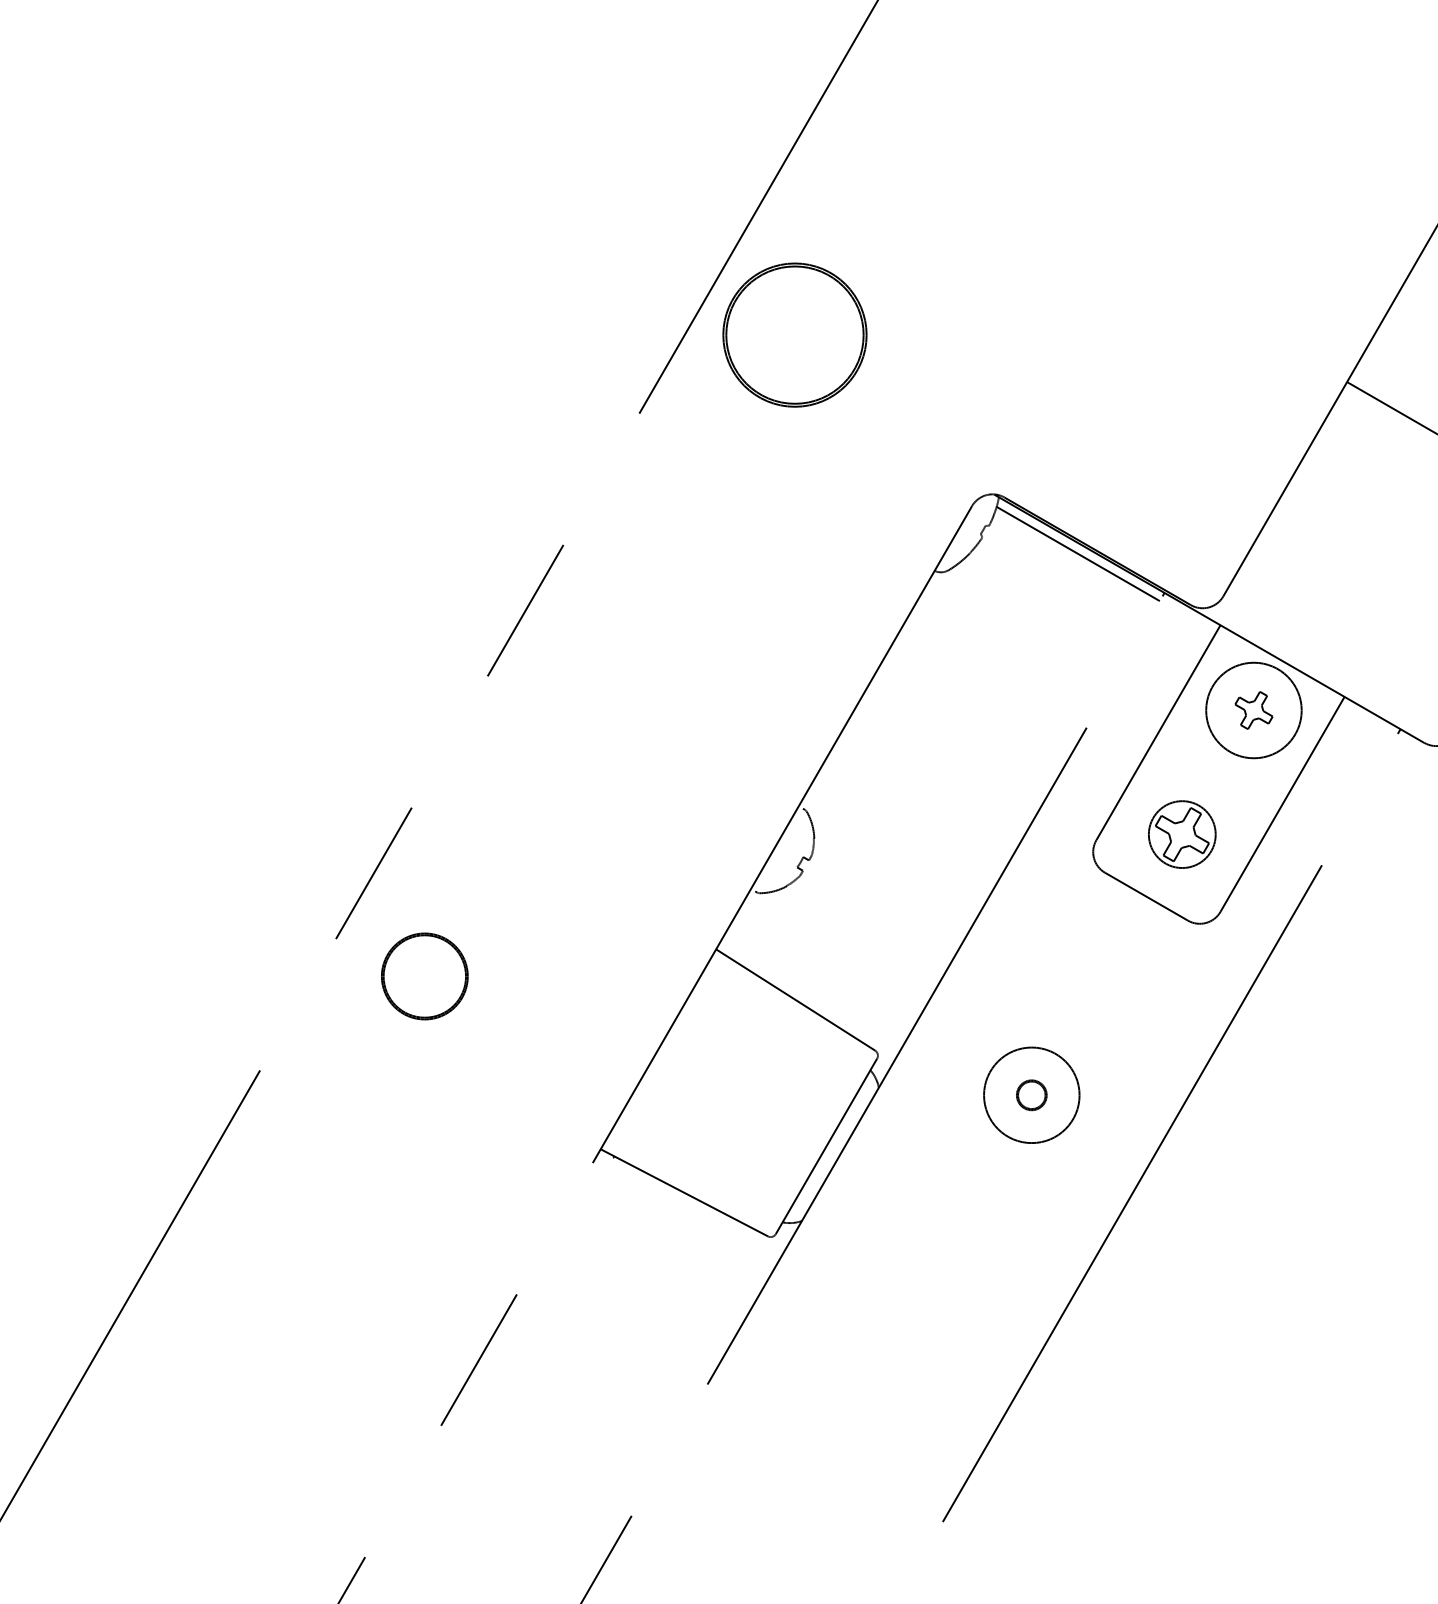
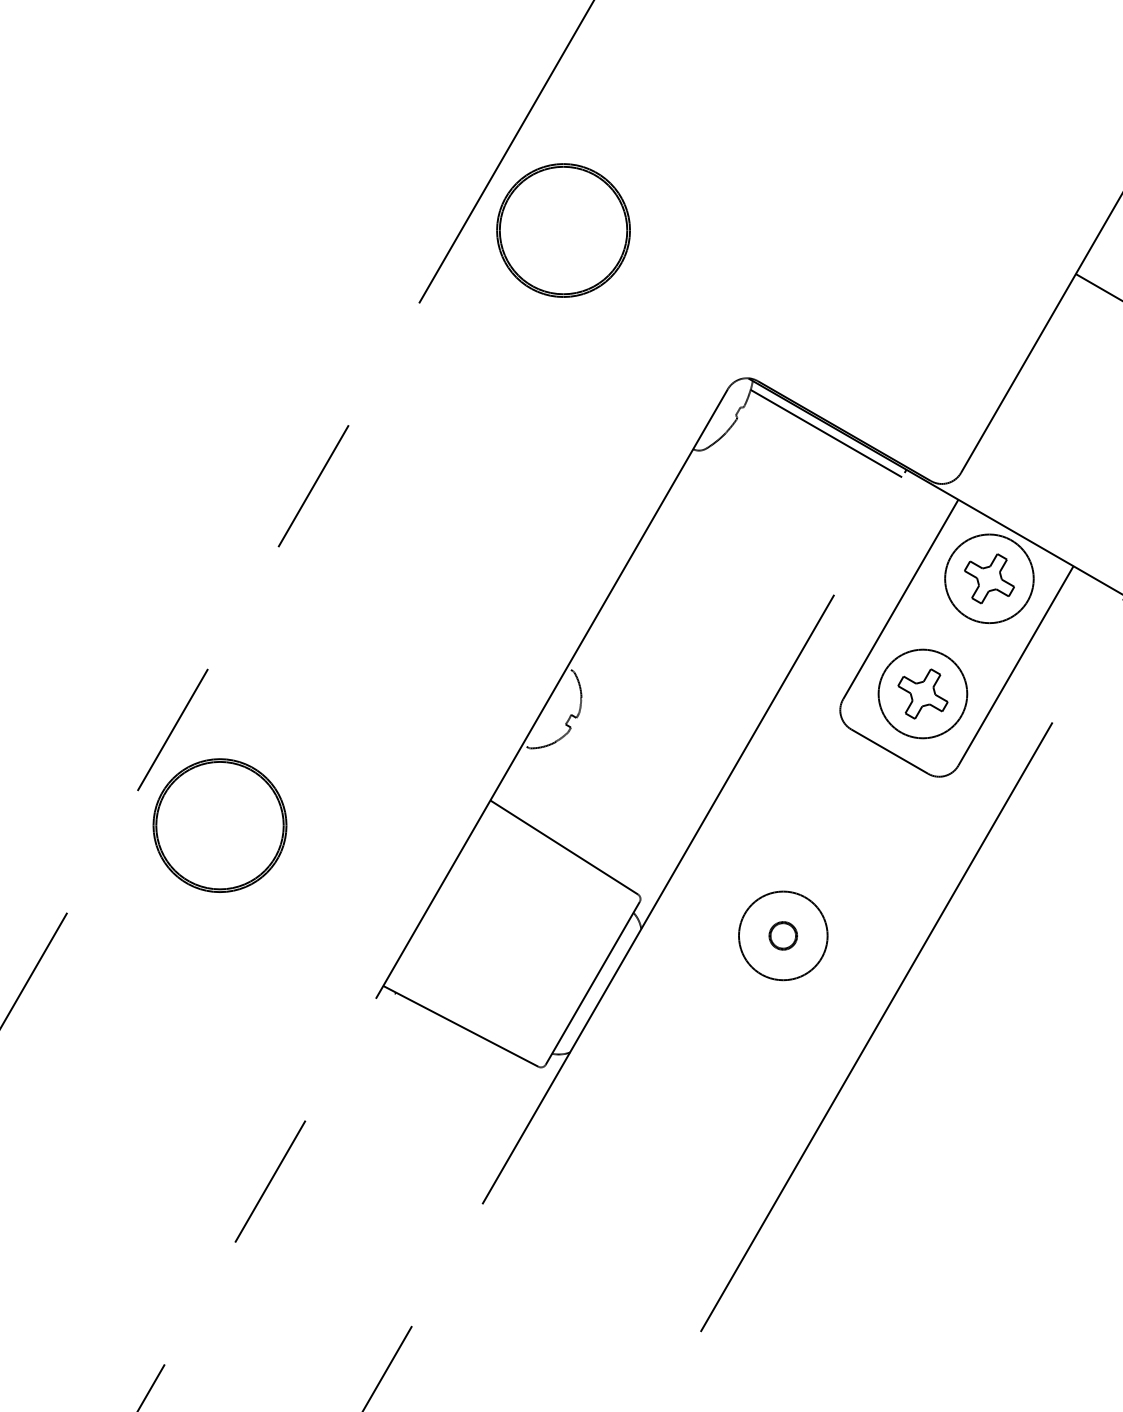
part: (1253, 710) -> (989, 578), size x1.43
circle: (1182, 834) -> (923, 693), size x1.43
part: (424, 976) -> (219, 825), size x1.67

